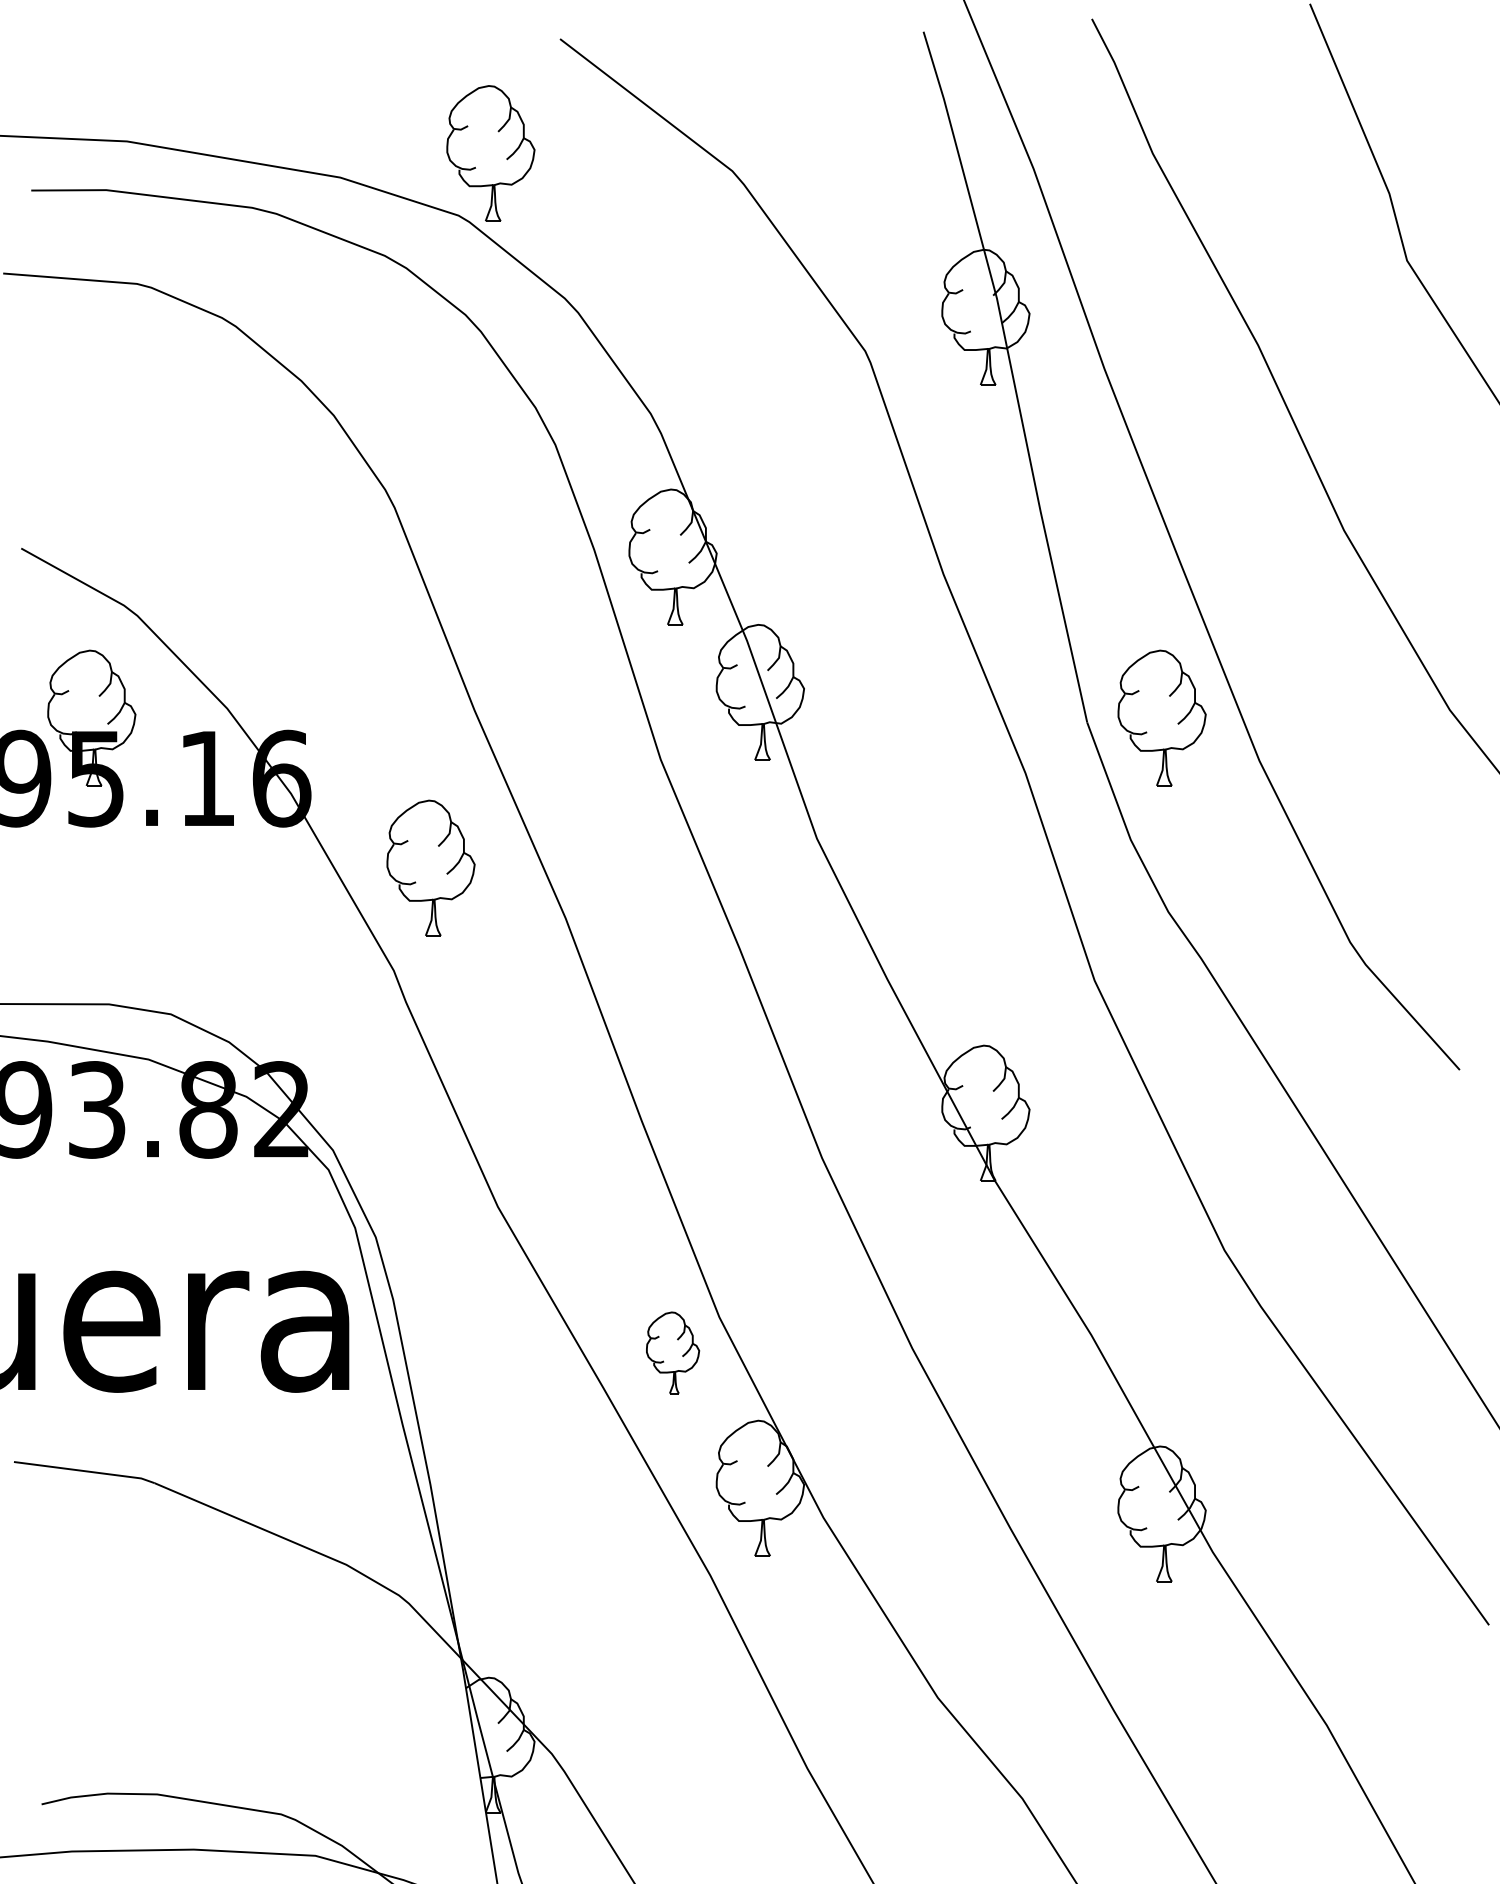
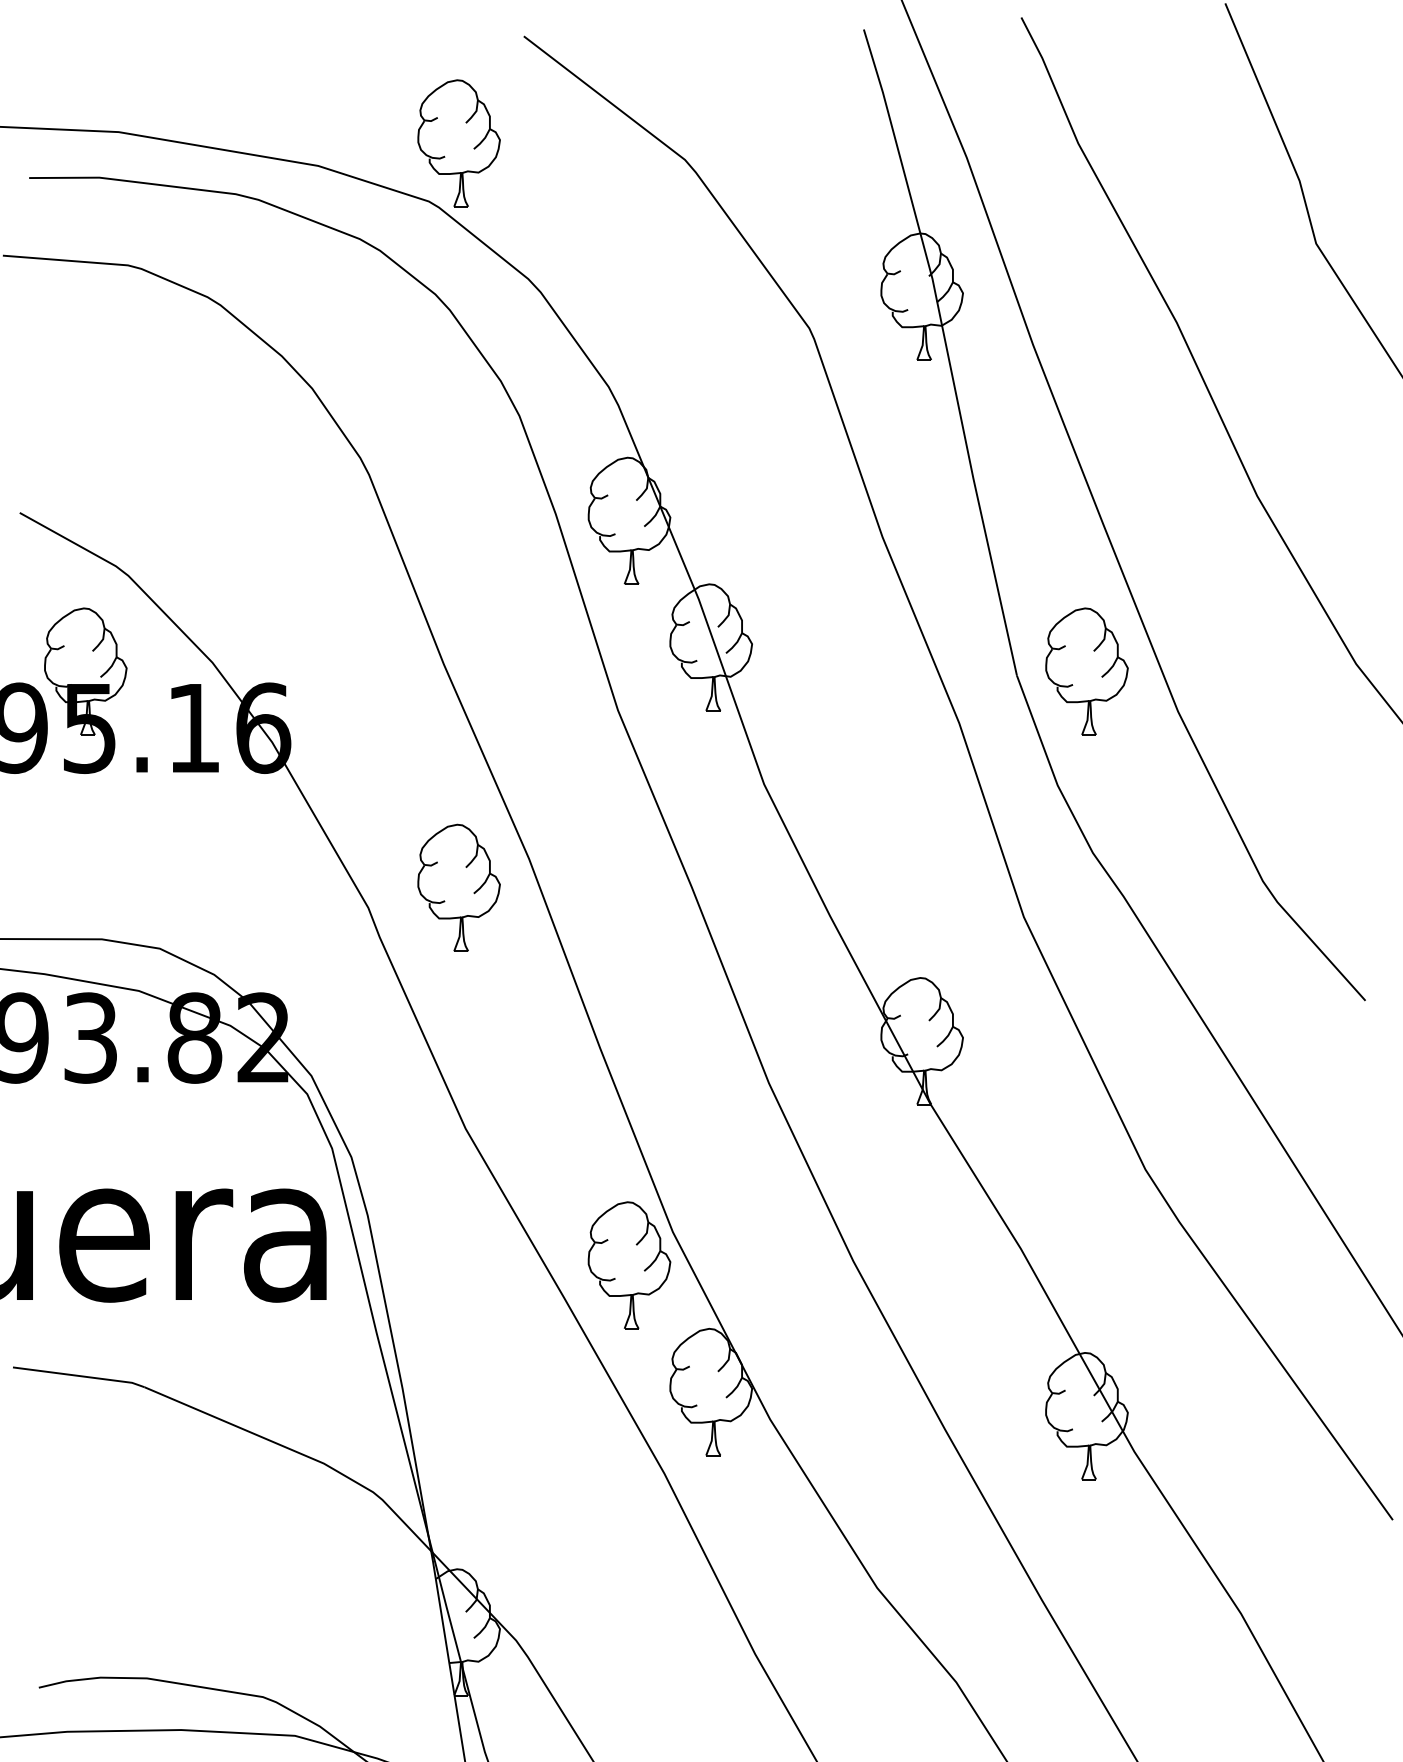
part: (430, 867) -> (458, 887), moved
part: (673, 1353) -> (629, 1265), size x1.67

